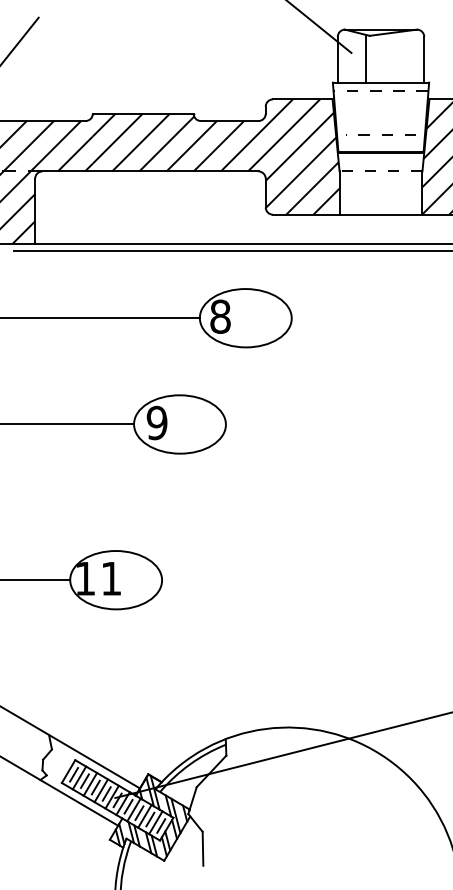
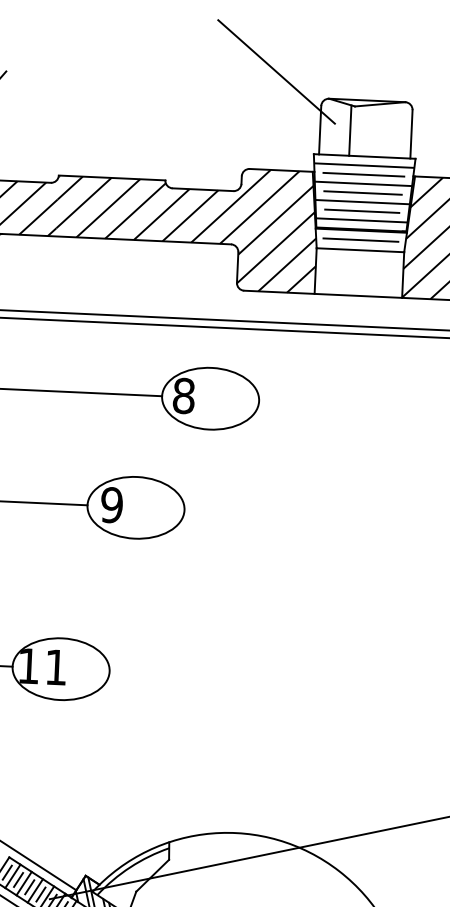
line: (381, 91) -> (364, 165), dashed -> solid
line: (380, 99) -> (363, 174), added
line: (380, 108) -> (362, 183), added
line: (380, 117) -> (362, 193), added
line: (380, 125) -> (362, 201), added
line: (380, 134) -> (361, 211), dashed -> solid
line: (380, 143) -> (361, 220), added
line: (380, 161) -> (360, 239), added
line: (380, 171) -> (359, 250), dashed -> solid

